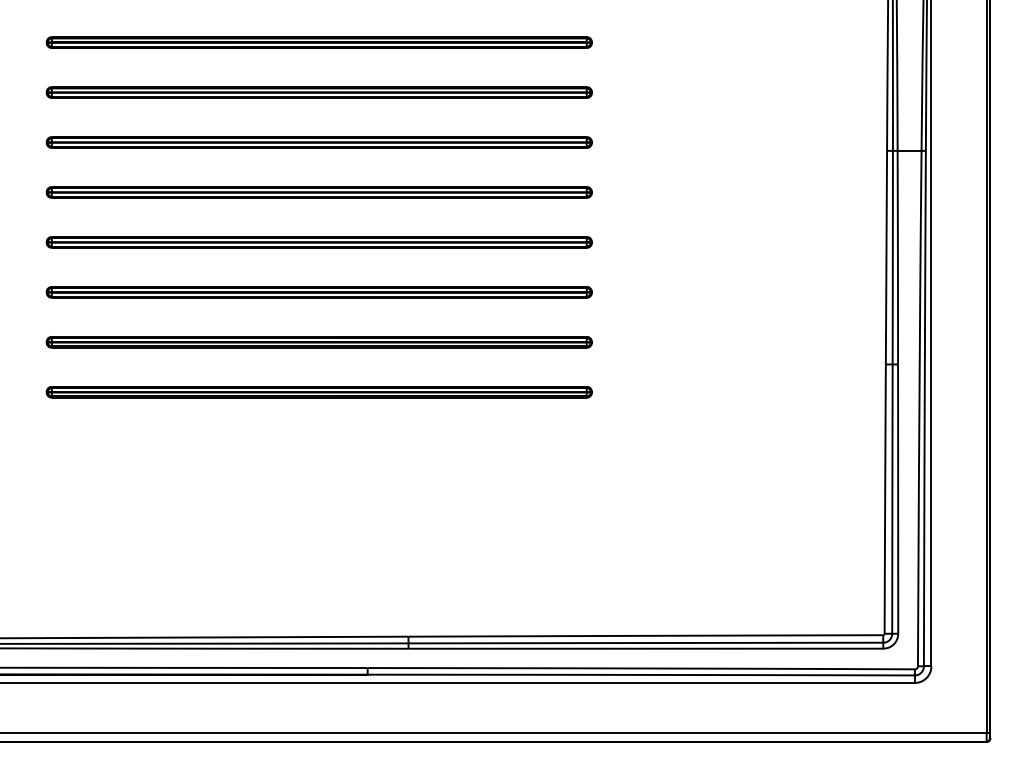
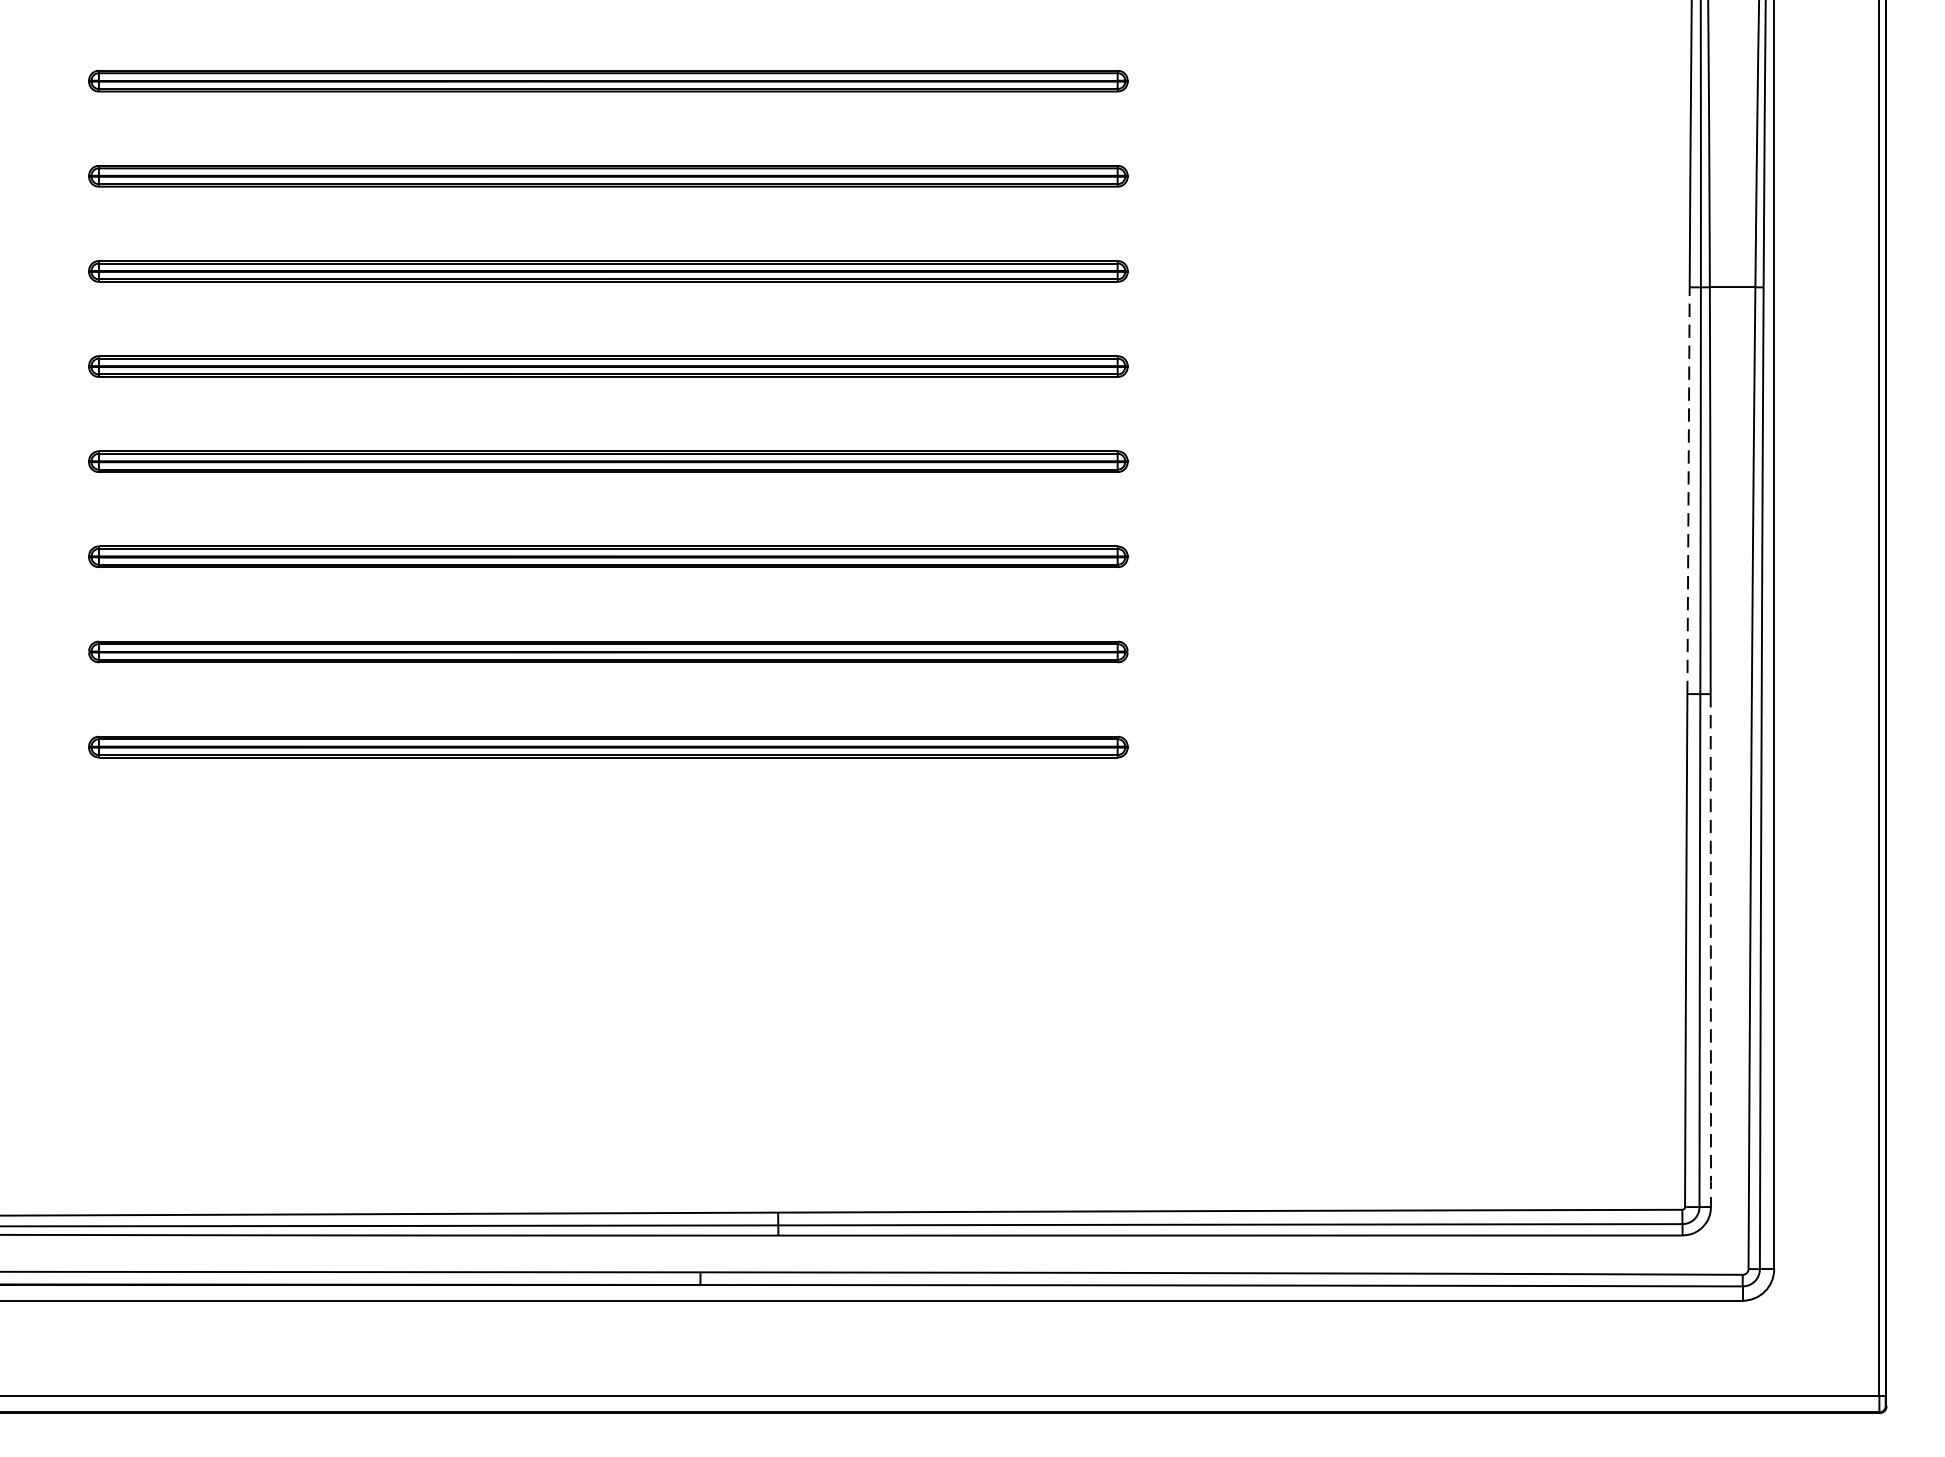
line: (886, 257) -> (1688, 490), solid -> dashed
line: (898, 501) -> (1711, 955), solid -> dashed

